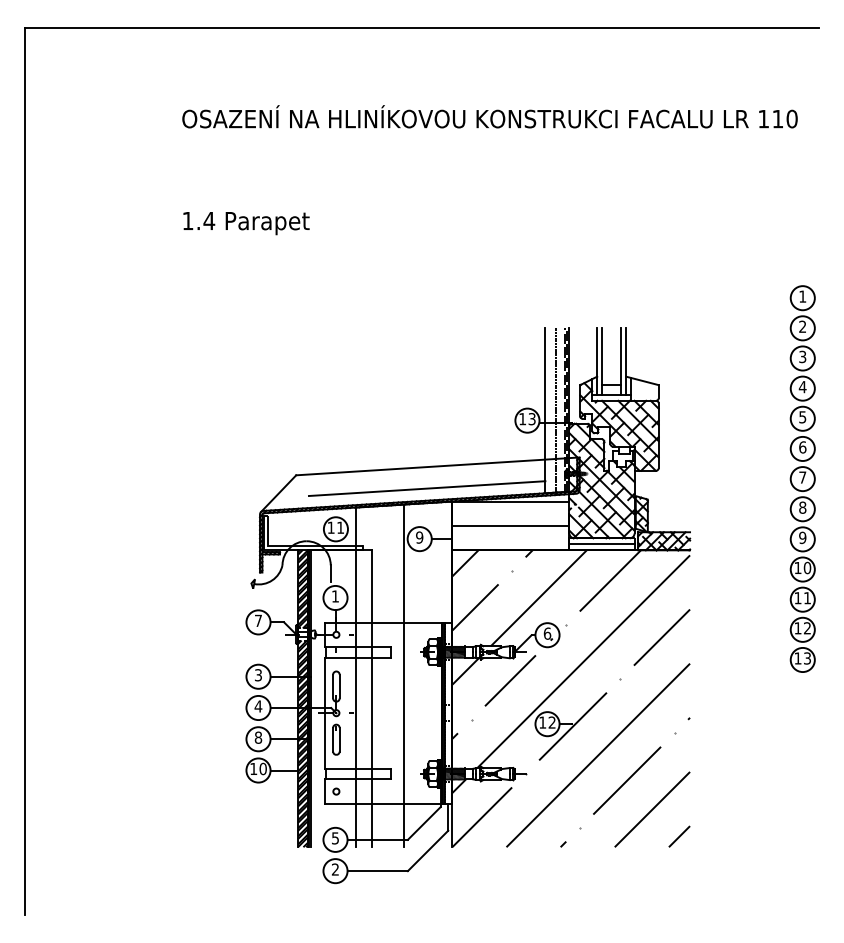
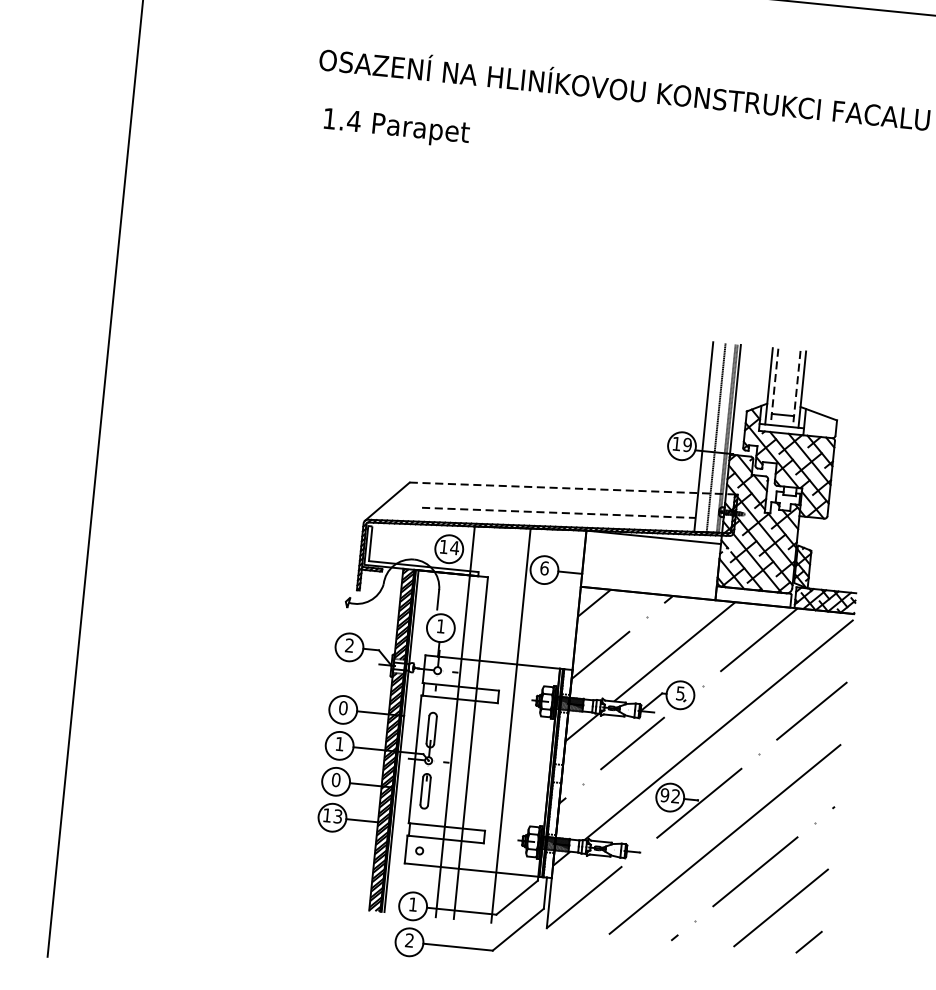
text: (246, 223) -> (396, 128), moved
line: (602, 362) -> (774, 387), solid -> dashed
line: (621, 362) -> (796, 390), solid -> dashed
text: (531, 419) -> (686, 445), 13 -> 19
line: (436, 466) -> (572, 488), solid -> dashed
line: (427, 488) -> (559, 512), solid -> dashed
line: (510, 525) -> (650, 564), removed
text: (340, 527) -> (454, 547), 11 -> 14
text: (419, 537) -> (544, 568), 9 -> 6
line: (601, 544) -> (752, 597), removed
text: (257, 620) -> (348, 645), 7 -> 2
text: (547, 633) -> (680, 693), 6 -> 5
text: (258, 675) -> (343, 708), 3 -> 0
text: (258, 706) -> (339, 744), 4 -> 1
text: (542, 722) -> (664, 795), 12 -> 92
text: (258, 737) -> (336, 779), 8 -> 0
text: (262, 769) -> (337, 817), 10 -> 13
text: (335, 838) -> (413, 904), 5 -> 1

